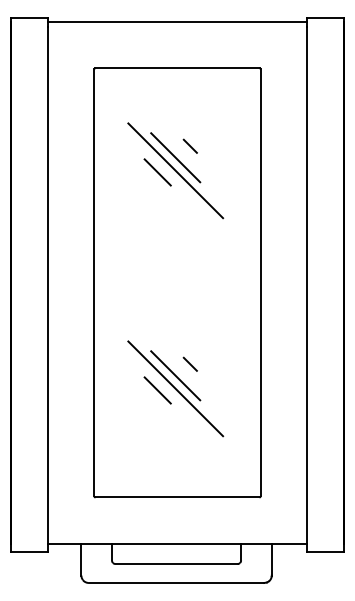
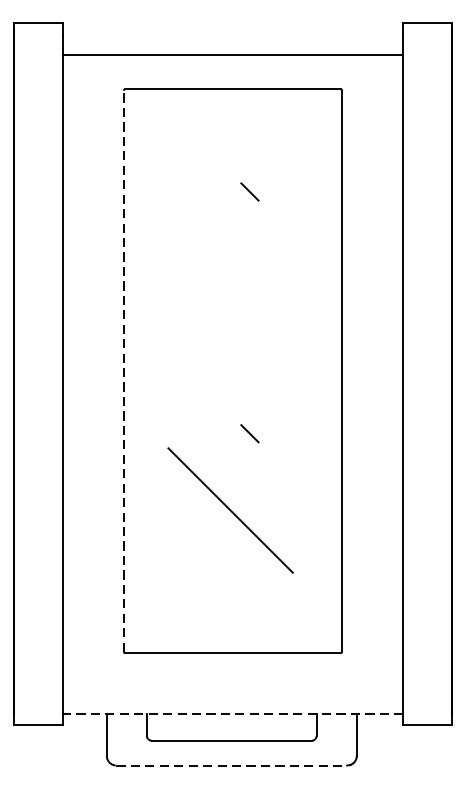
line: (177, 21) -> (233, 54), moved
line: (175, 157) -> (230, 206), removed
line: (175, 170) -> (230, 223), removed
line: (157, 172) -> (206, 226), removed
line: (94, 282) -> (123, 370), solid -> dashed
line: (189, 363) -> (248, 432), moved
line: (175, 375) -> (230, 493), removed
line: (157, 390) -> (206, 512), removed
line: (177, 543) -> (233, 713), solid -> dashed
line: (176, 582) -> (231, 764), solid -> dashed

